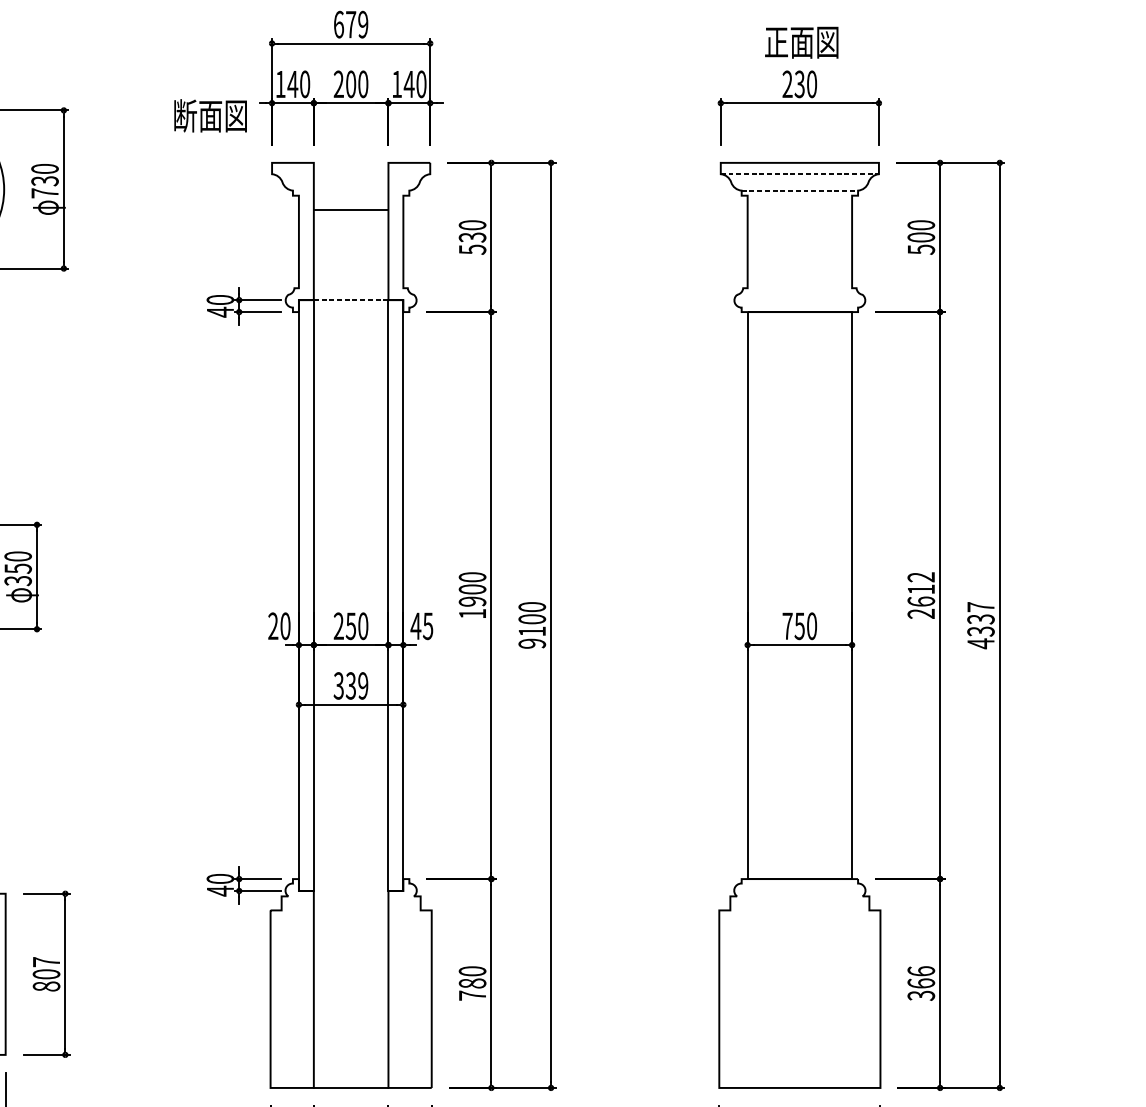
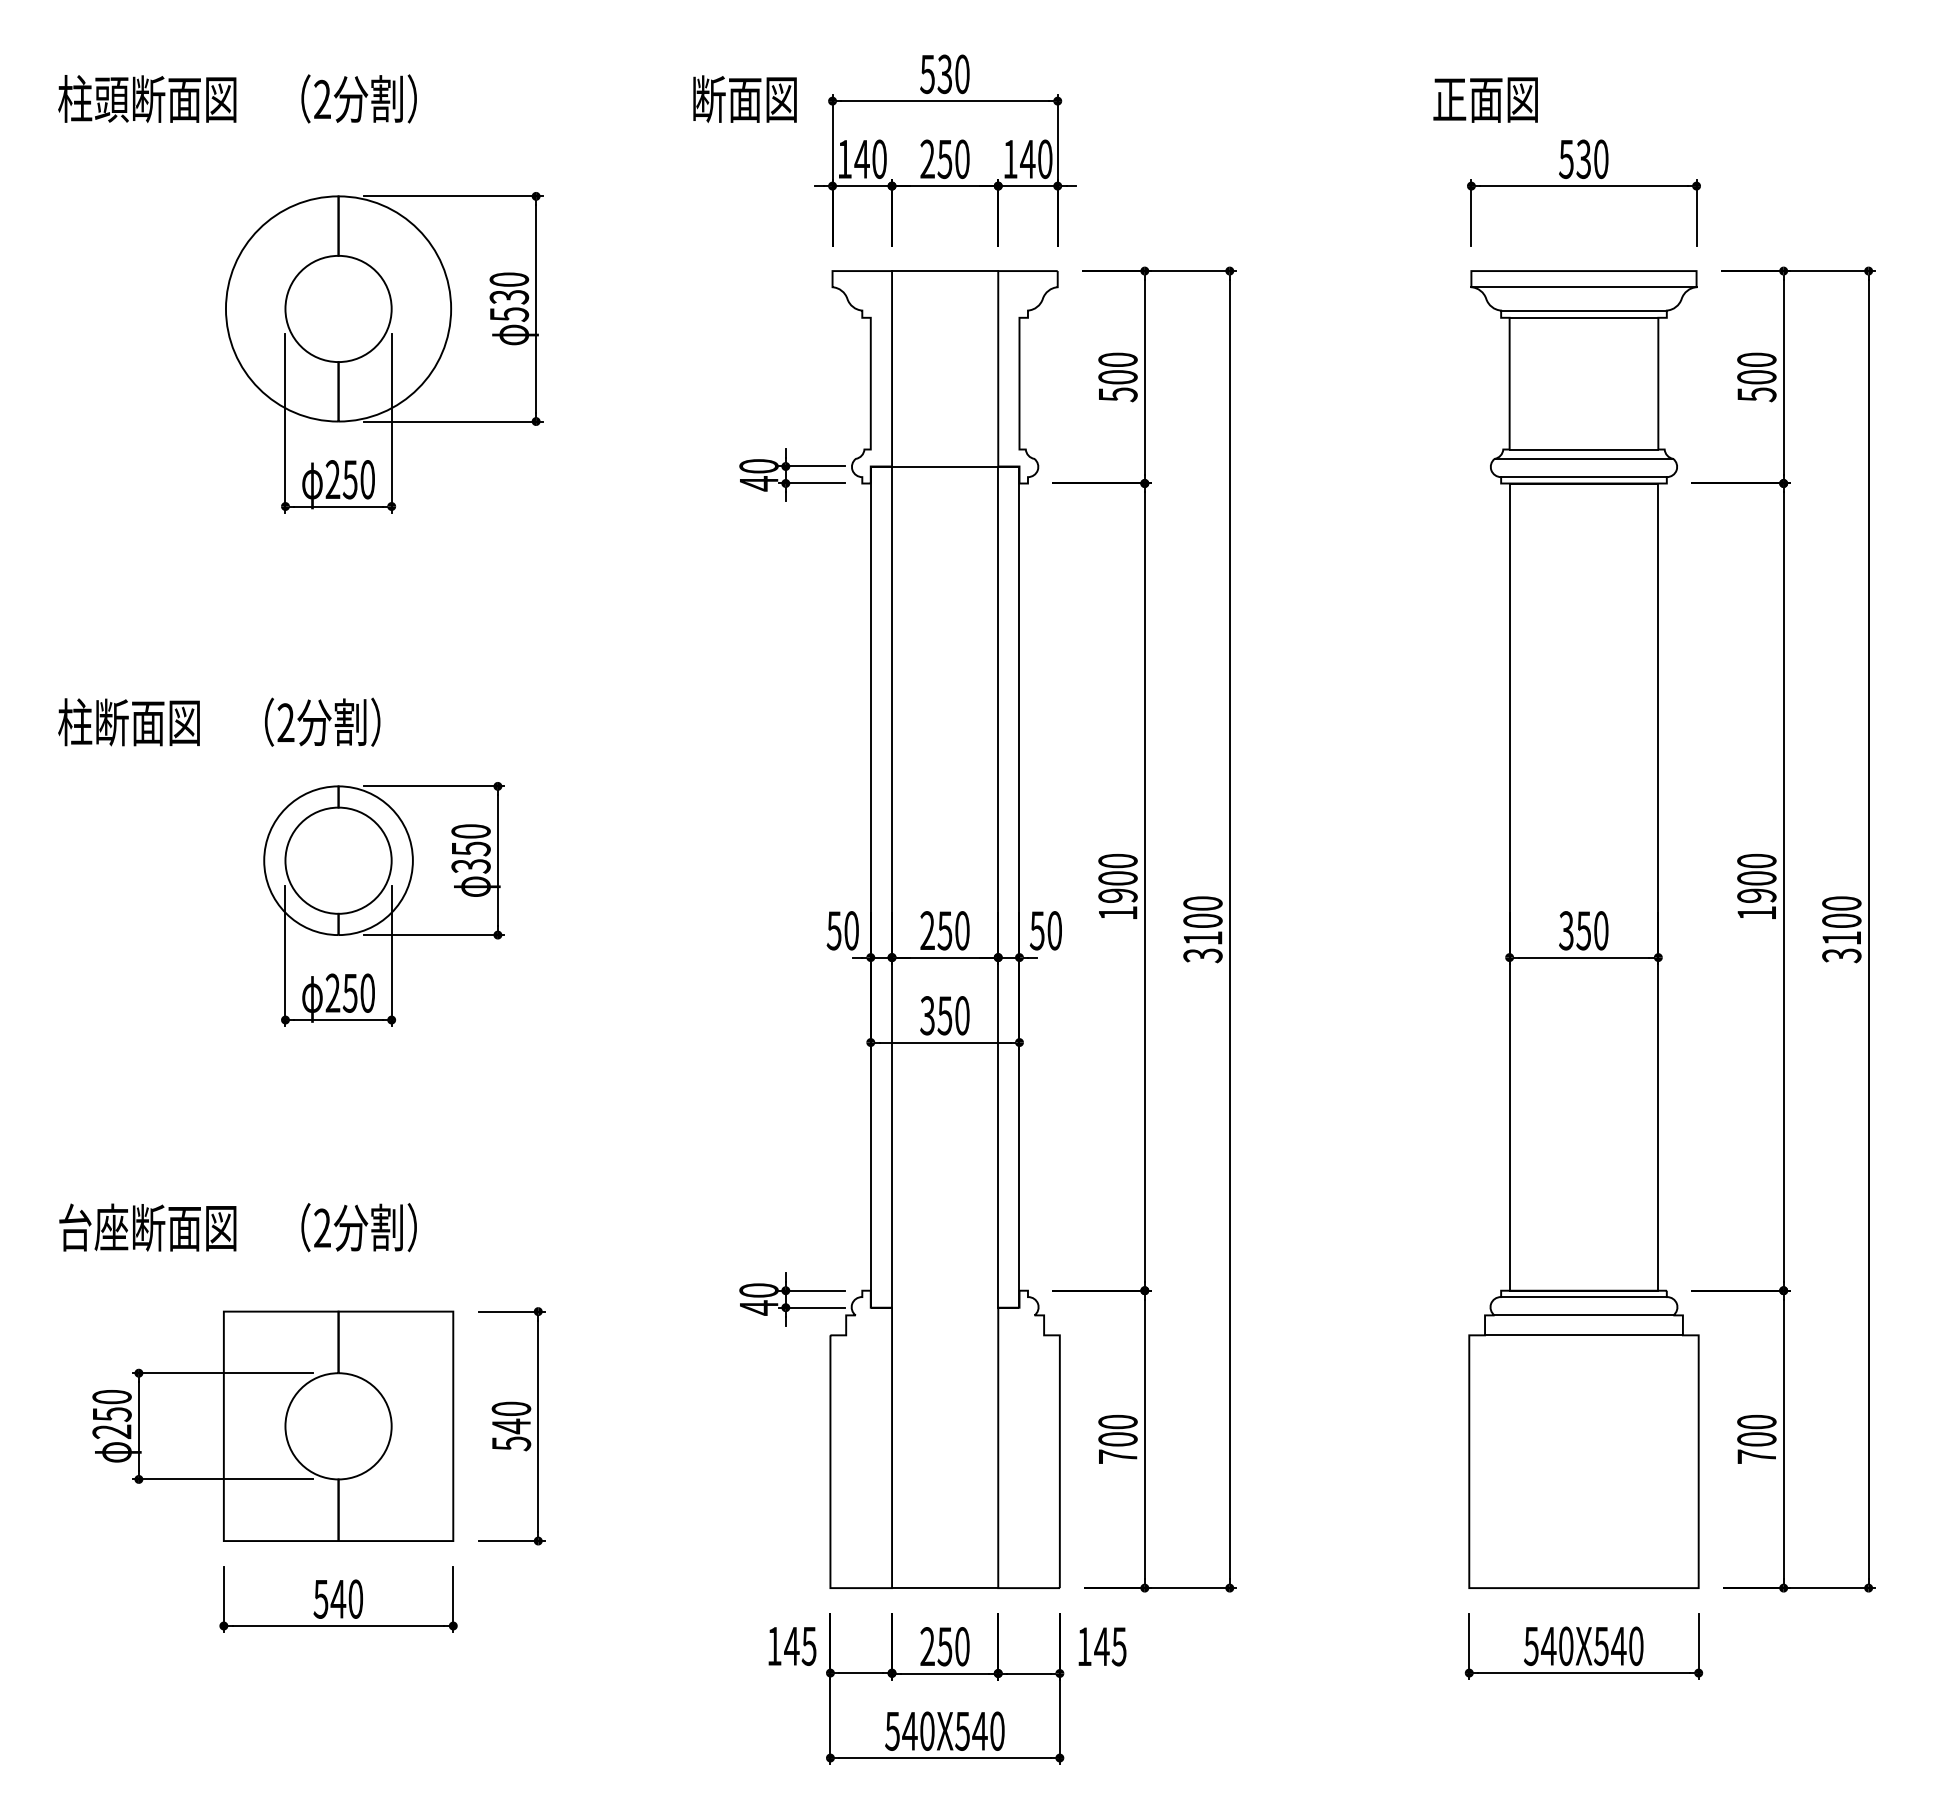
text: (350, 24) -> (944, 74), 679 -> 530
text: (801, 42) -> (1485, 99), moved
text: (350, 83) -> (944, 158), 200 -> 250
text: (787, 84) -> (1566, 159), 230 -> 530
text: (210, 115) -> (744, 98), moved
line: (799, 174) -> (1583, 287), dashed -> solid
line: (799, 190) -> (1583, 310), dashed -> solid
text: (45, 193) -> (509, 314), 730 -> 530
line: (799, 195) -> (1583, 317), added
line: (351, 210) -> (945, 271), moved
text: (472, 237) -> (1117, 377), 530 -> 500
line: (799, 288) -> (1583, 449), added
line: (799, 294) -> (1583, 458), added
line: (351, 300) -> (945, 466), dashed -> solid
line: (799, 307) -> (1583, 477), added
text: (921, 595) -> (1756, 886), 2612 -> 1900
text: (980, 625) -> (1841, 929), 4337 -> 3100
text: (272, 626) -> (833, 930), 20 -> 50
text: (421, 626) -> (1045, 930), 45 -> 50
text: (787, 626) -> (1566, 930), 750 -> 350
text: (531, 643) -> (1202, 955), 9100 -> 3100
text: (357, 685) -> (953, 1015), 339 -> 350
line: (799, 883) -> (1583, 1297), added
line: (799, 896) -> (1583, 1315), added
line: (799, 910) -> (1583, 1335), added
text: (46, 974) -> (511, 1426), 807 -> 540
text: (472, 983) -> (1117, 1439), 780 -> 700
text: (921, 983) -> (1756, 1439), 366 -> 700

